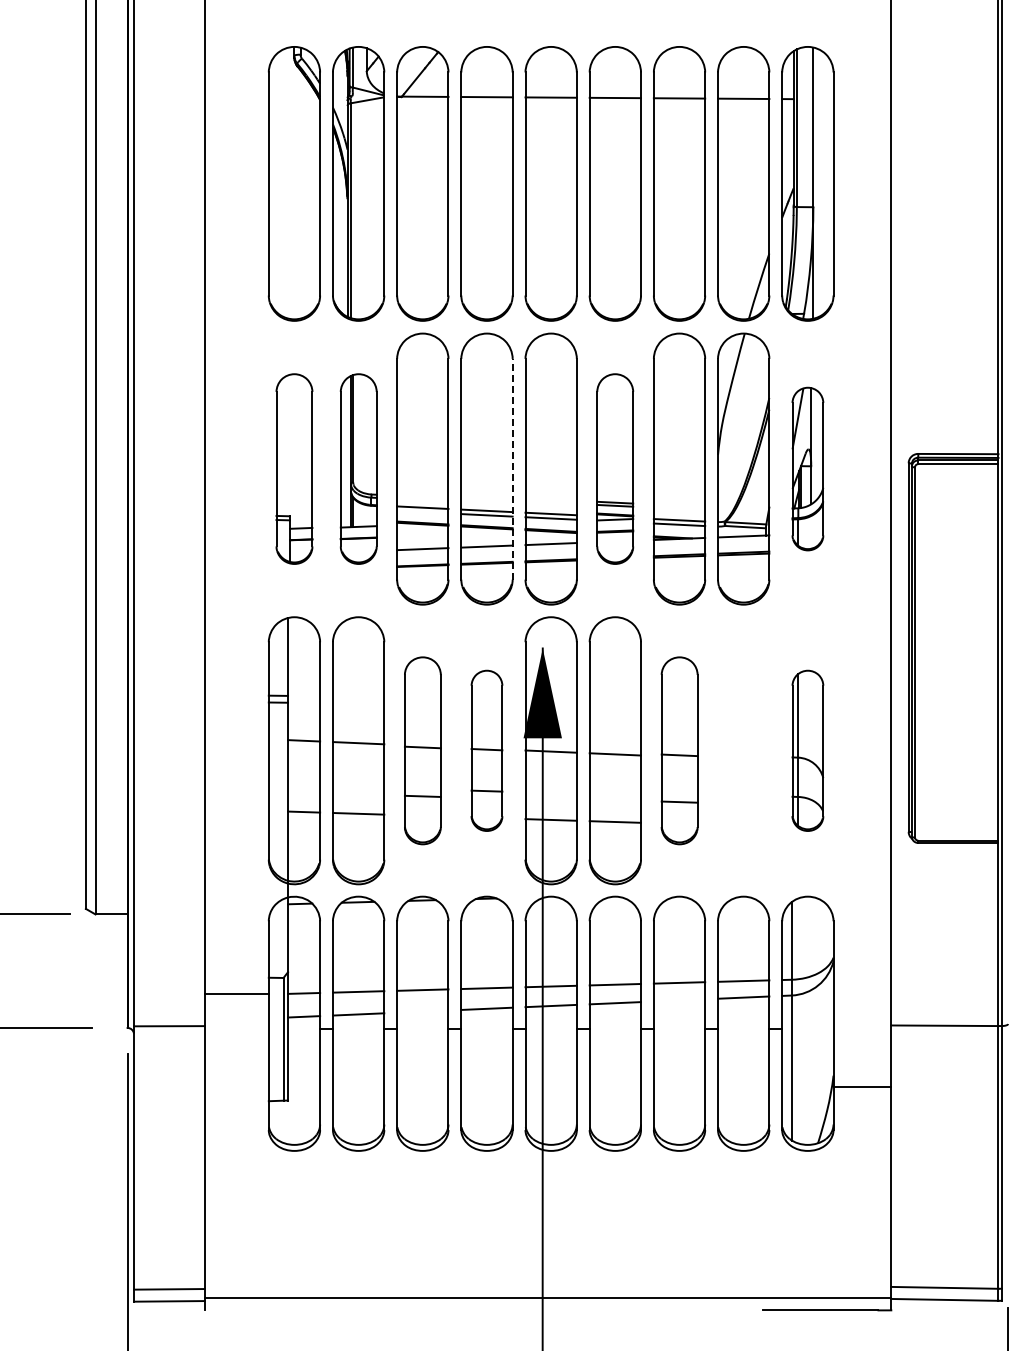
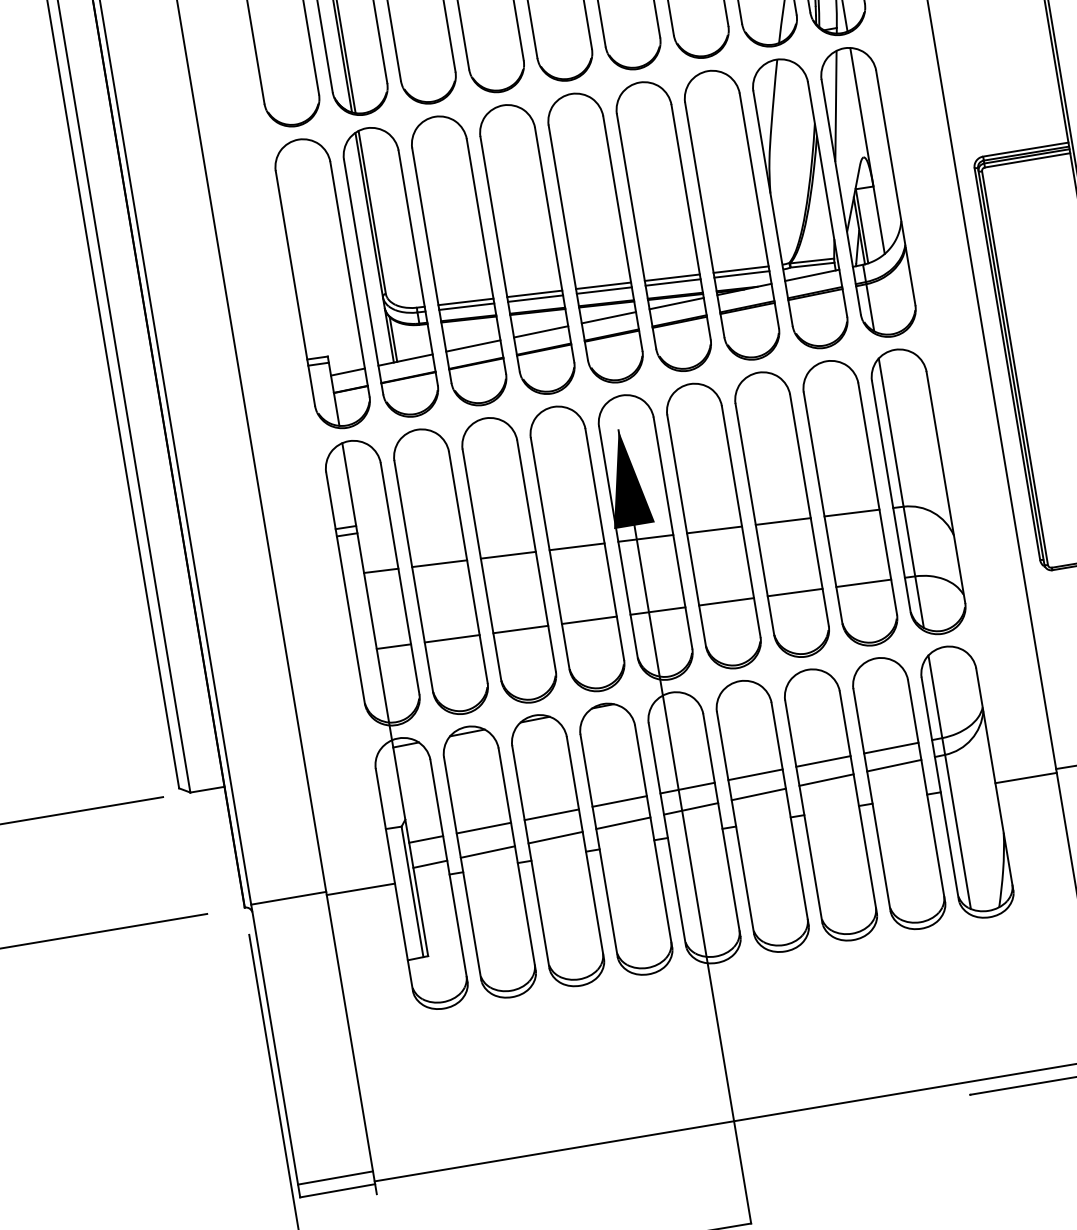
part: (294, 468) -> (322, 283), size x1.43
part: (358, 468) -> (390, 271), size x1.43
line: (512, 468) -> (554, 244), dashed -> solid
part: (614, 468) -> (662, 226), size x1.43
part: (807, 468) -> (867, 191), size x1.67
line: (422, 511) -> (466, 306), added
part: (422, 750) -> (508, 560), size x1.43
part: (486, 750) -> (576, 548), size x1.67
part: (679, 750) -> (782, 514), size x1.43
part: (743, 750) -> (850, 502), added
part: (807, 750) -> (918, 491), size x1.67
line: (236, 994) -> (360, 889), moved
line: (679, 1000) -> (826, 780), added
line: (422, 1011) -> (555, 837), added
line: (862, 1087) -> (1026, 778), moved

